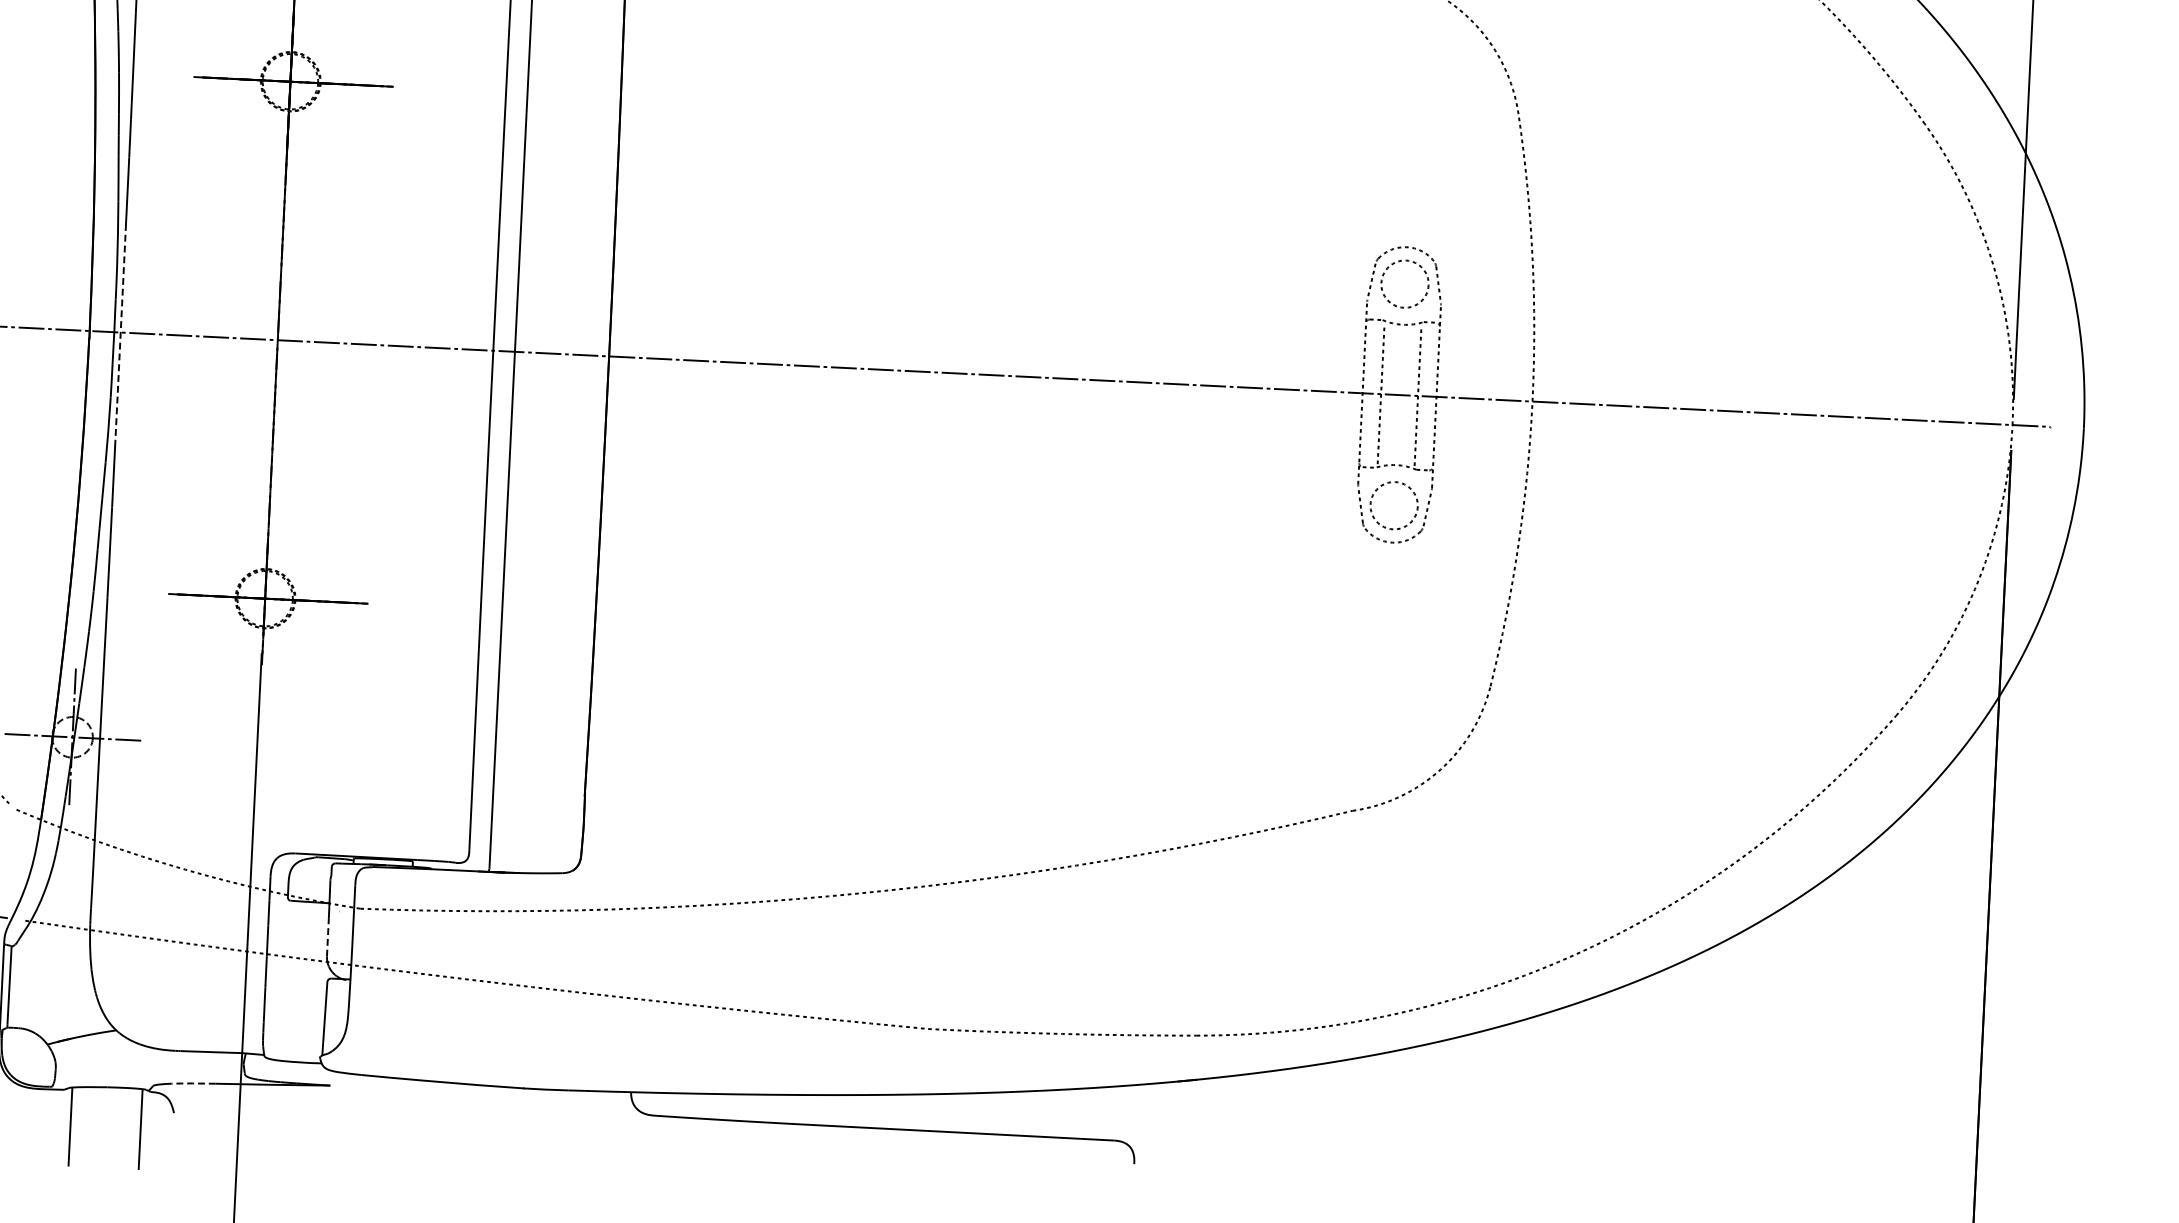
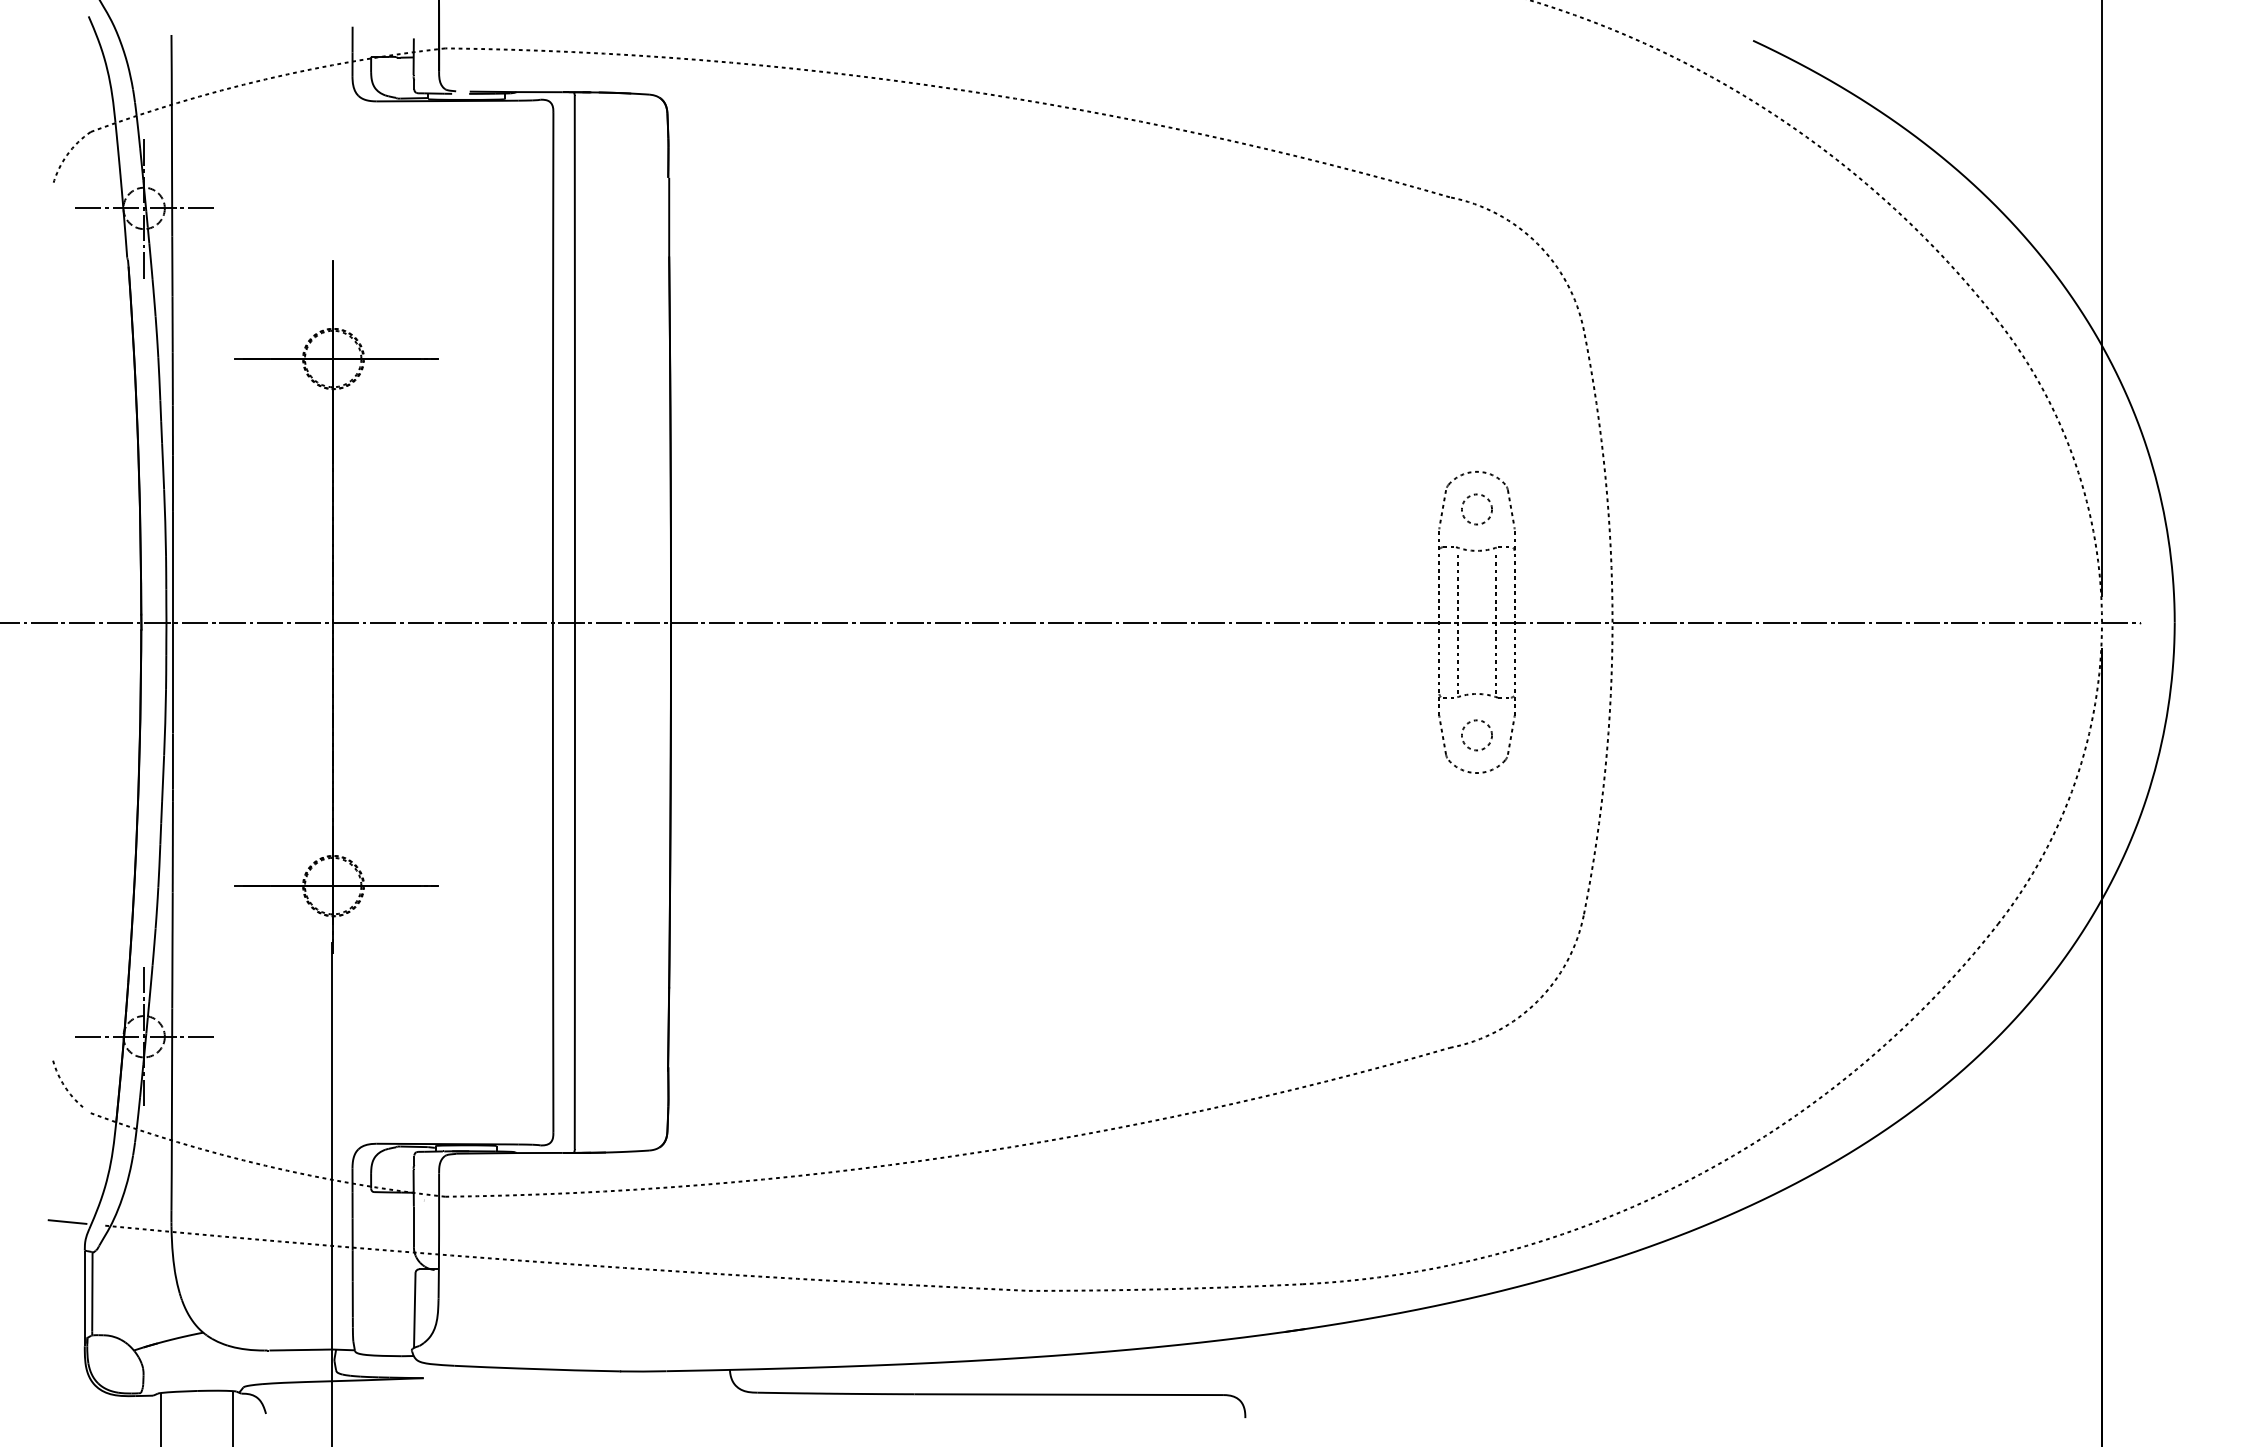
circle: (1404, 284) -> (1476, 509), size x0.62
line: (121, 332) -> (173, 622), dashed -> solid
circle: (1393, 505) -> (1476, 735), size x0.62
line: (327, 937) -> (413, 1227), dashed -> solid
line: (192, 1083) -> (283, 1382), dashed -> solid

